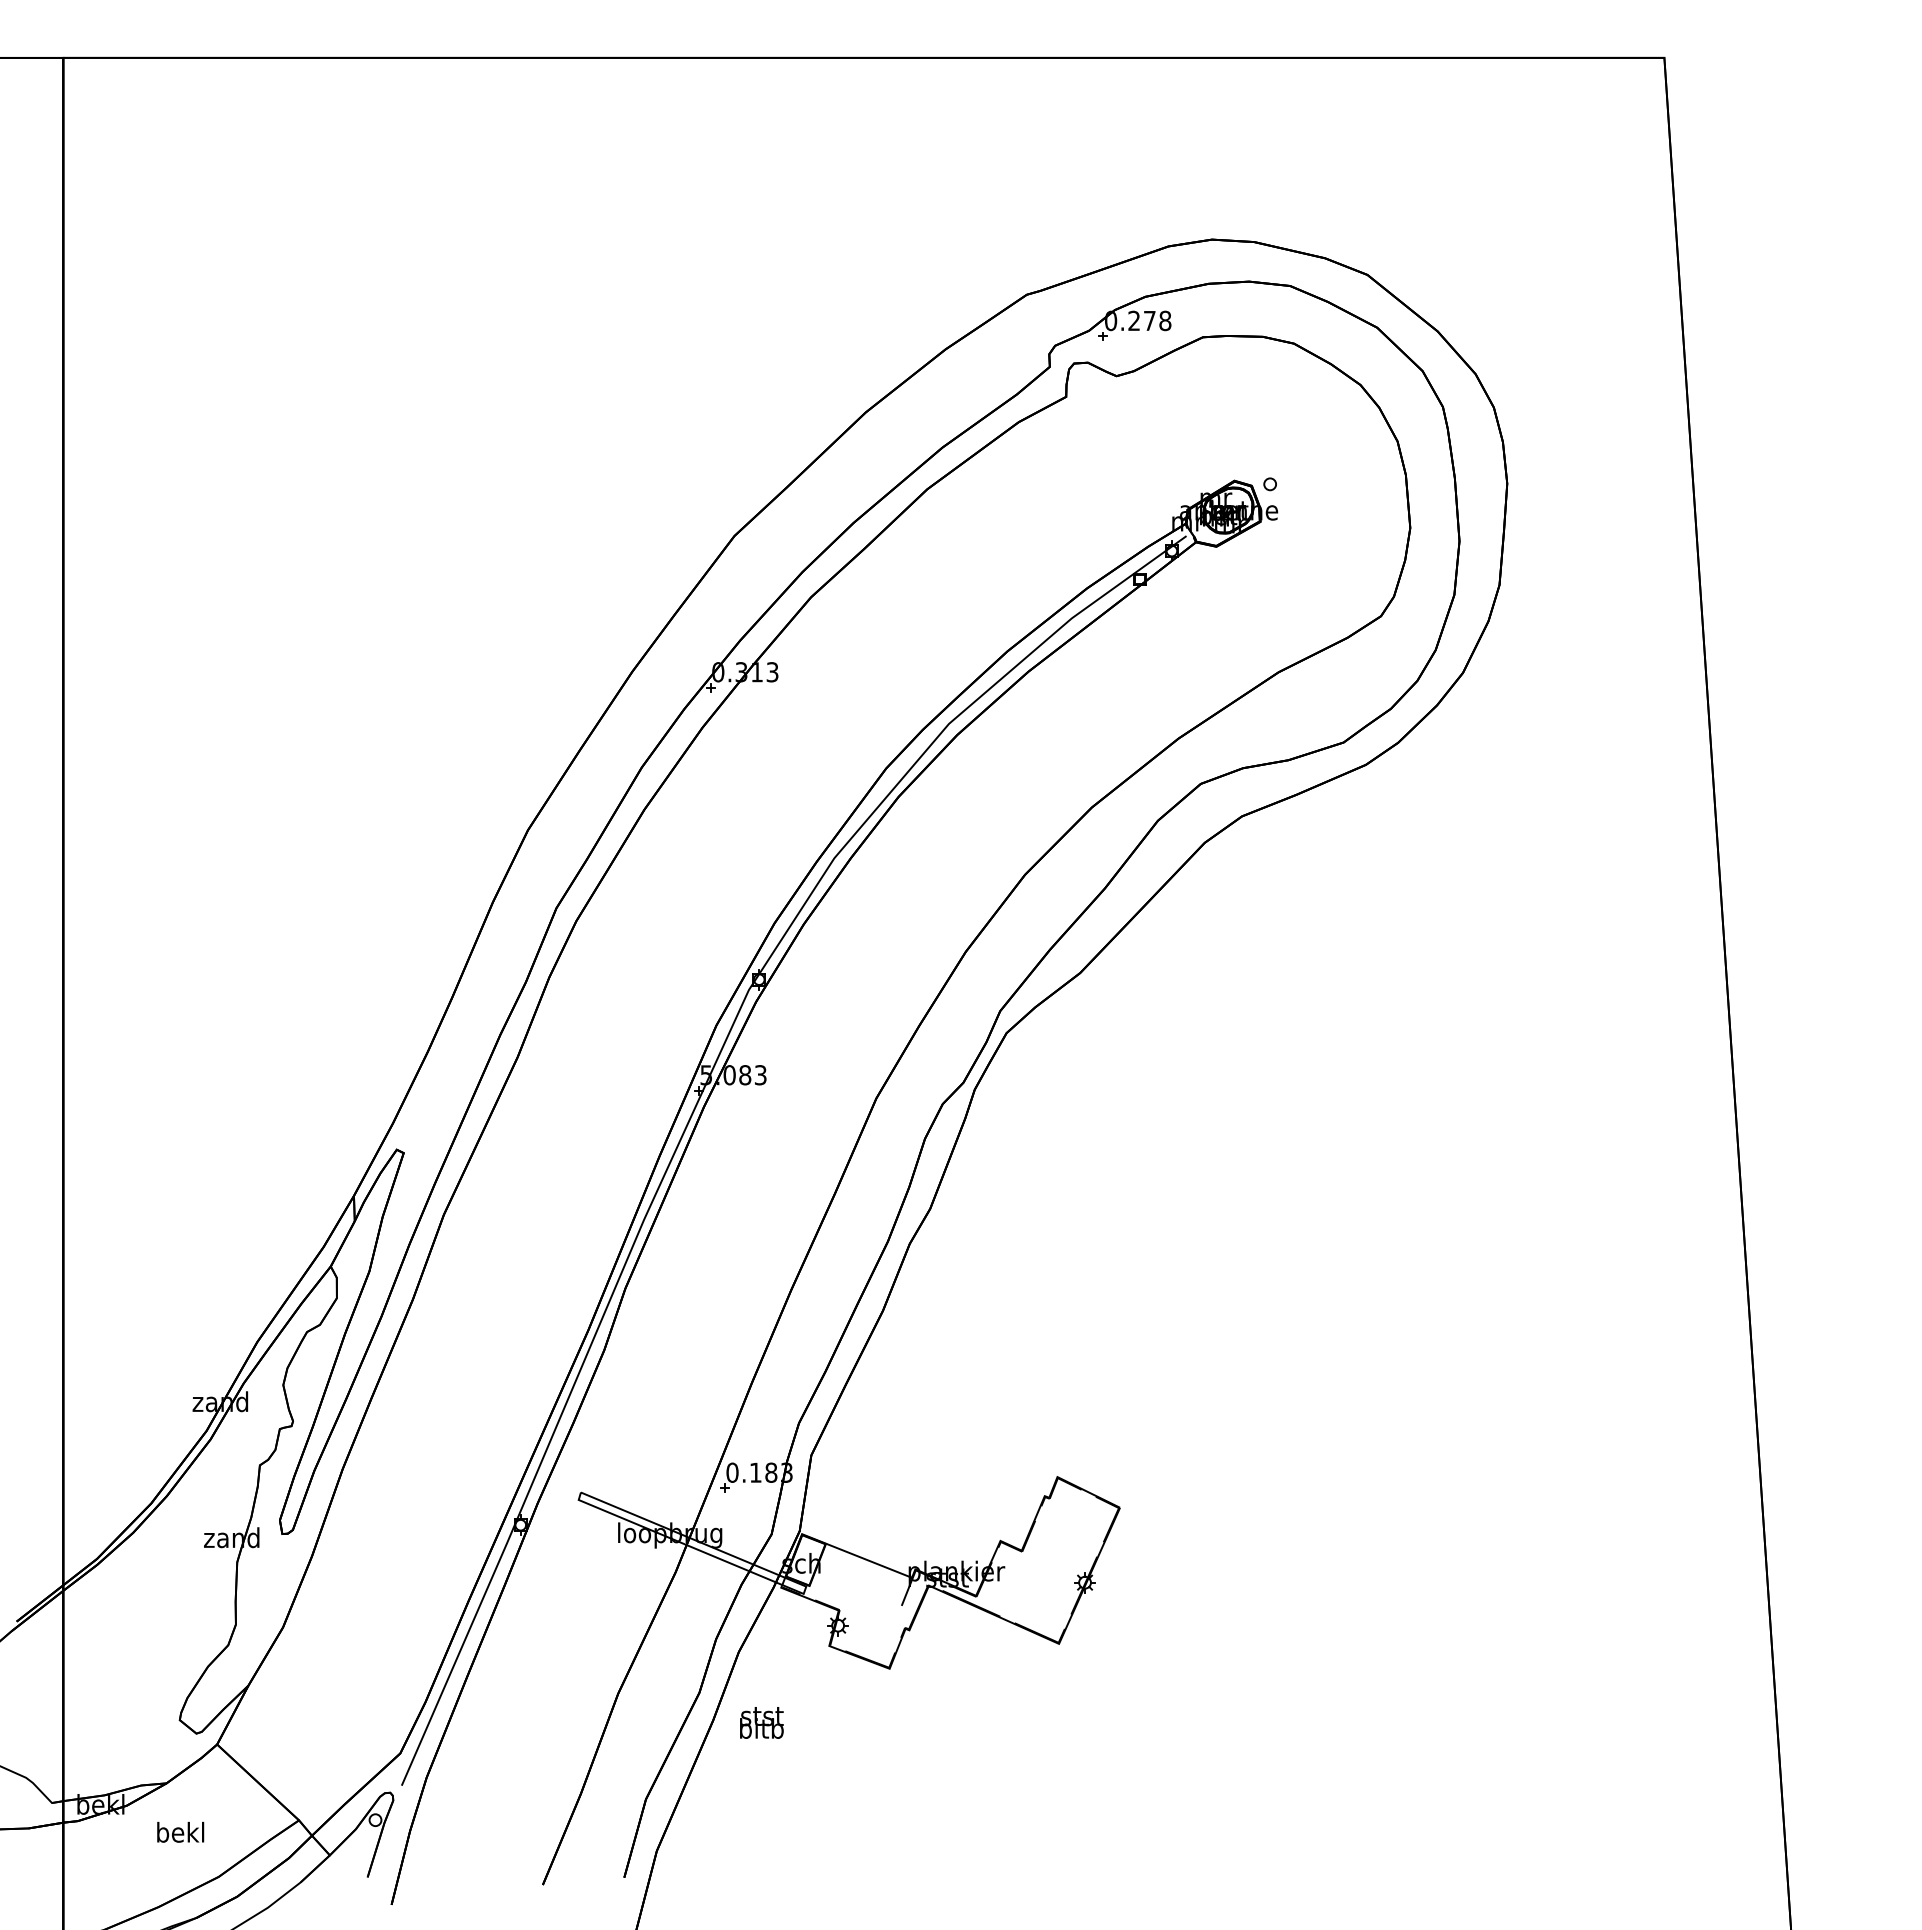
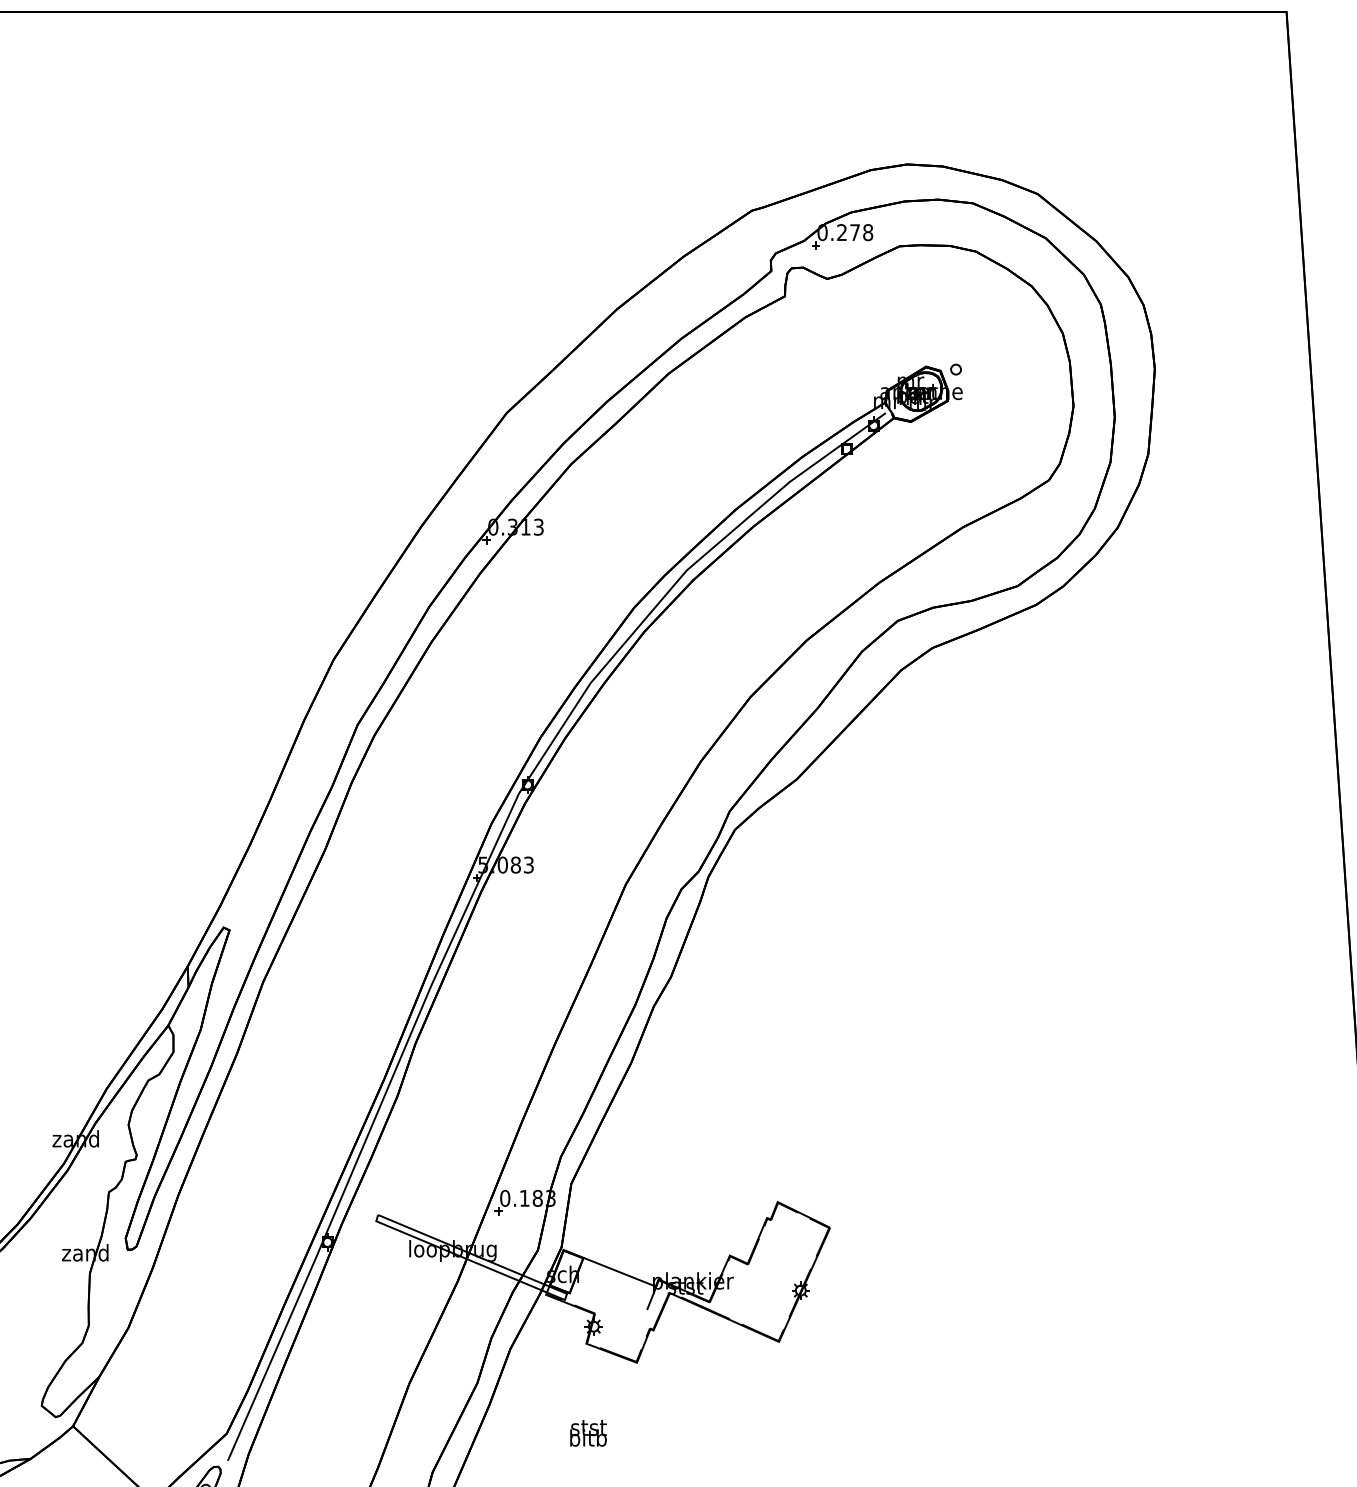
text: (761, 1722) -> (588, 1432), moved

